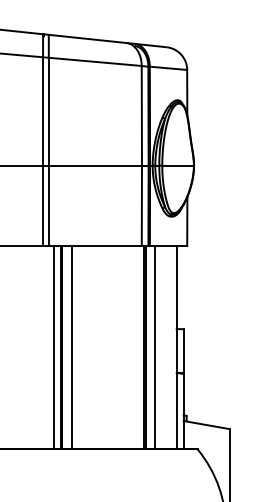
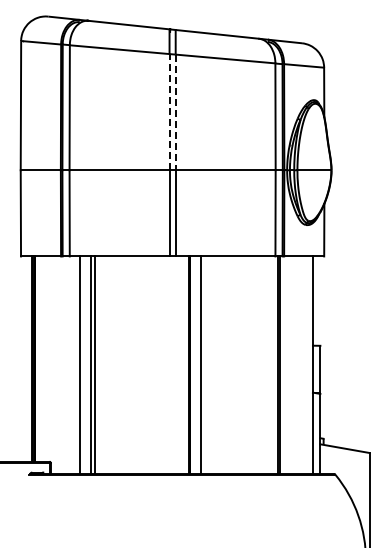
line: (43, 110) -> (169, 111), solid -> dashed
line: (48, 111) -> (175, 112), solid -> dashed
line: (54, 347) -> (181, 365), removed
line: (154, 347) -> (289, 365), removed

